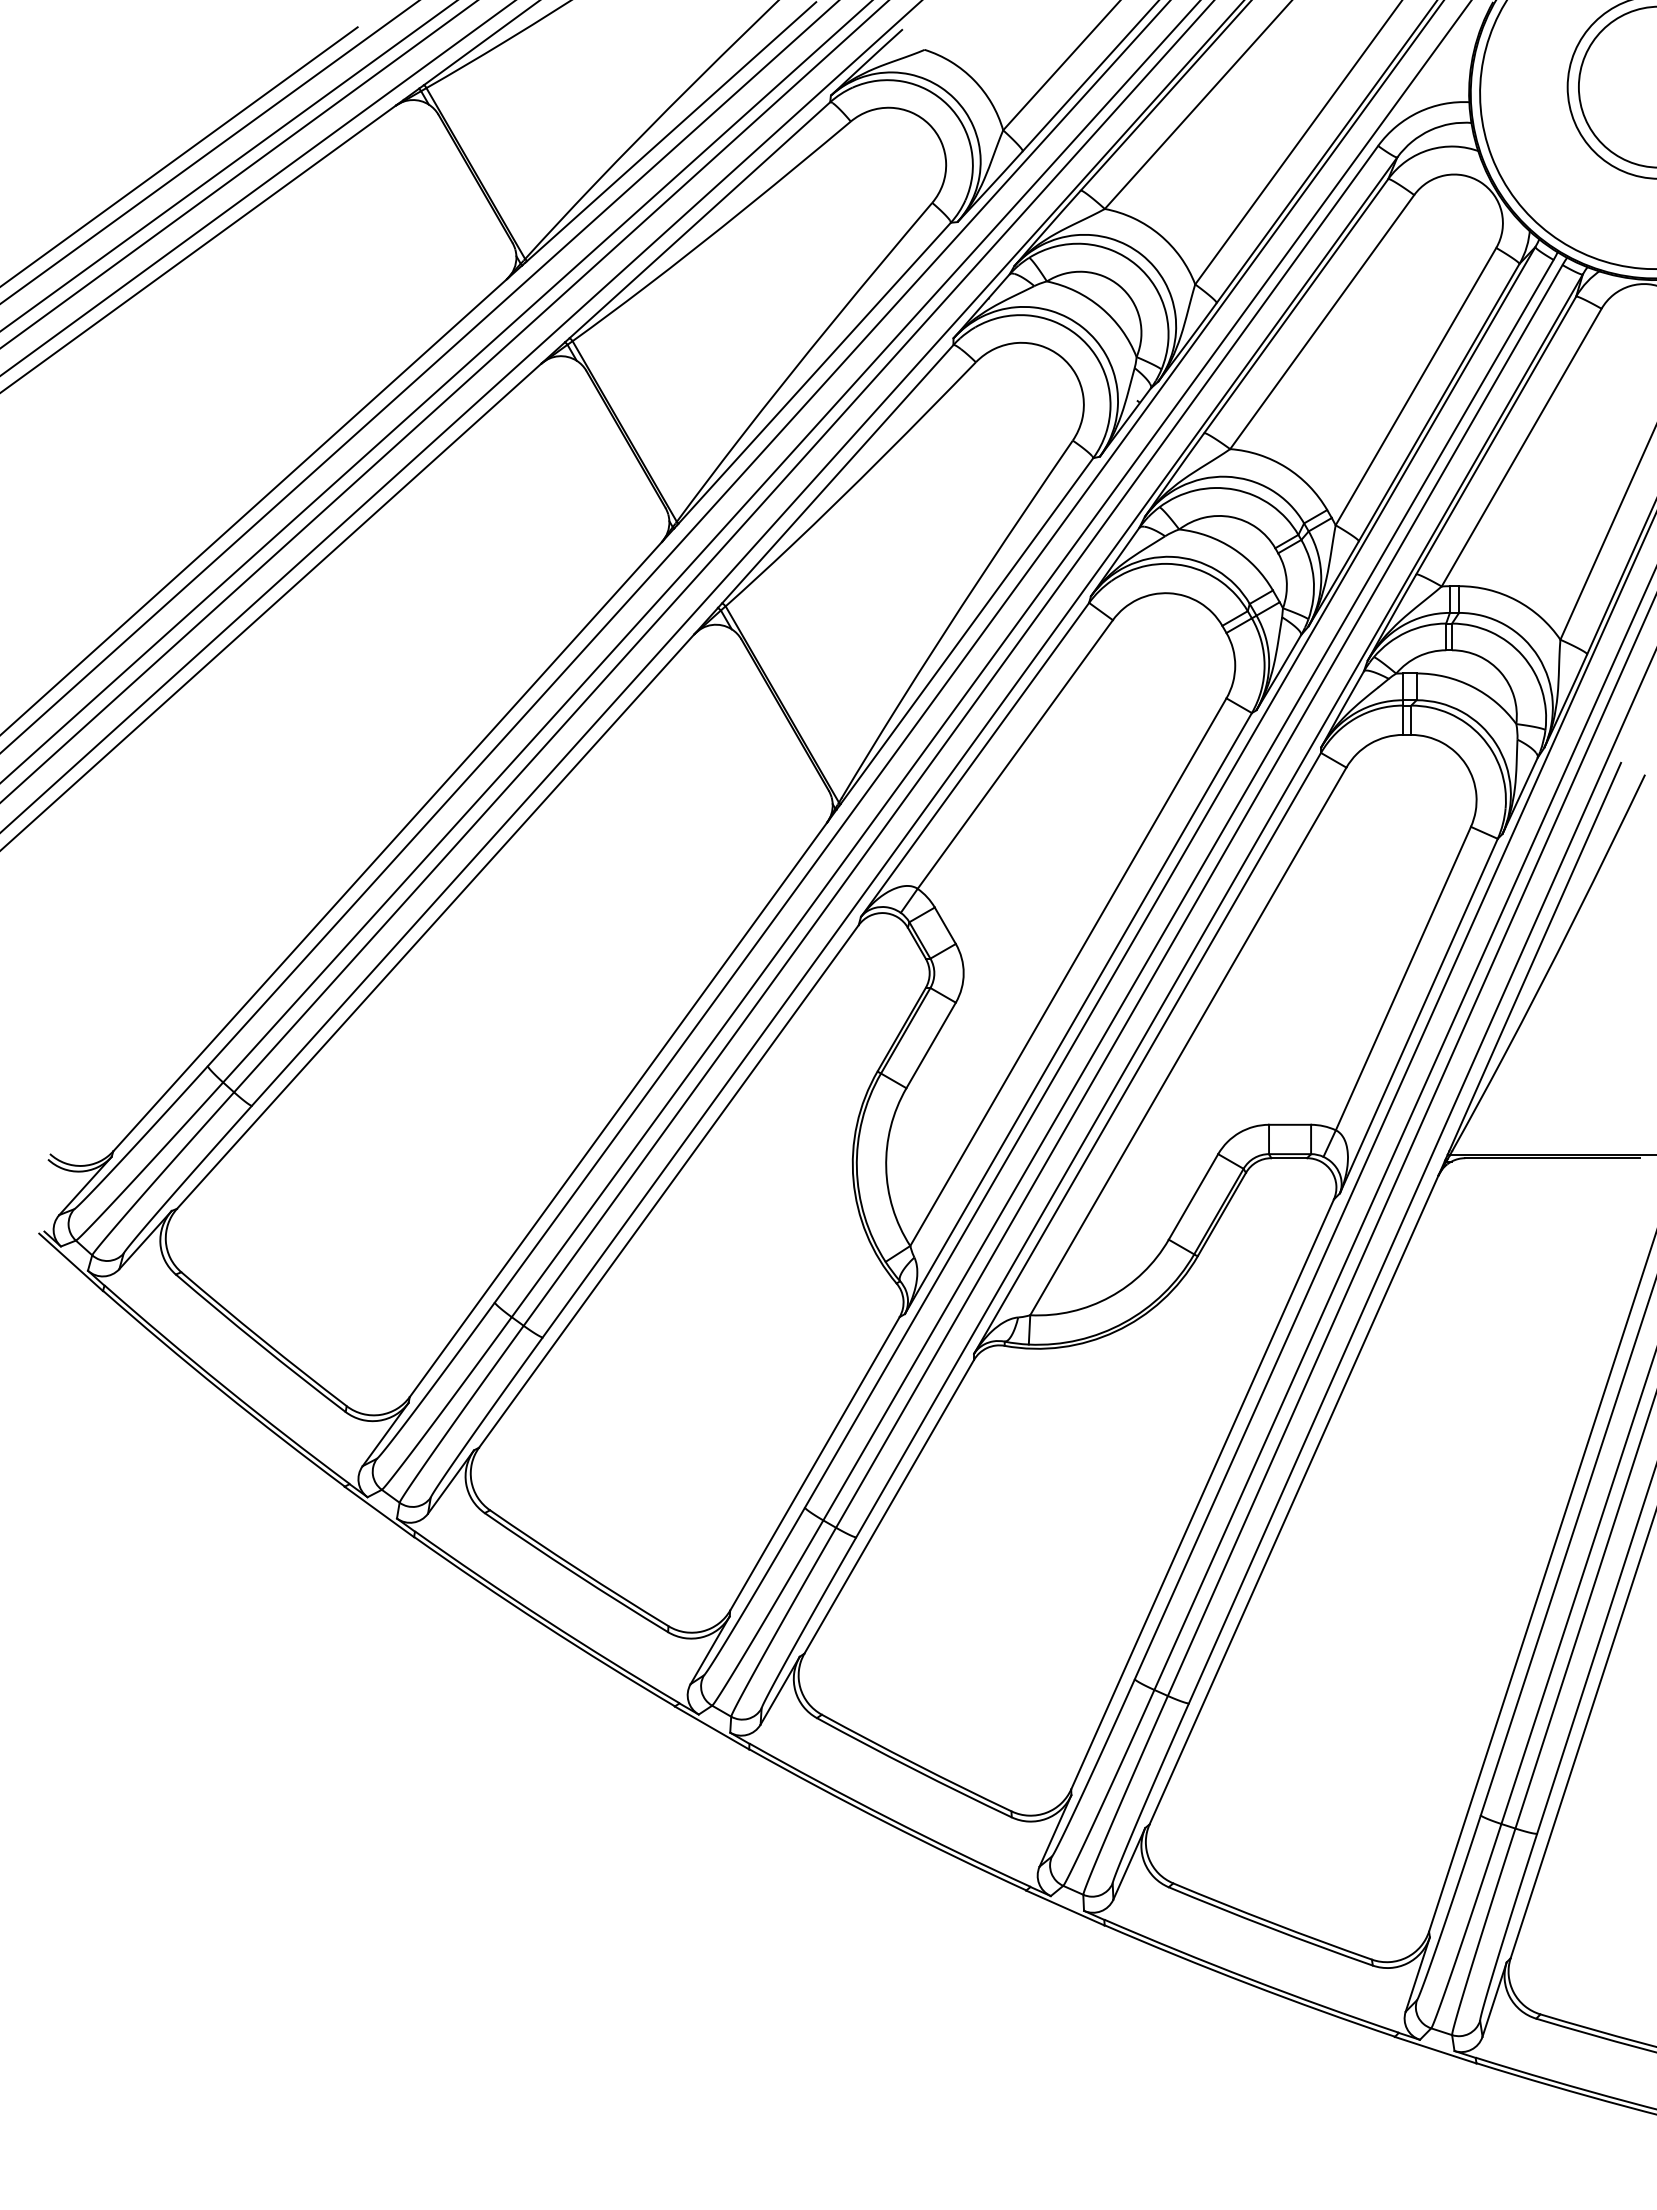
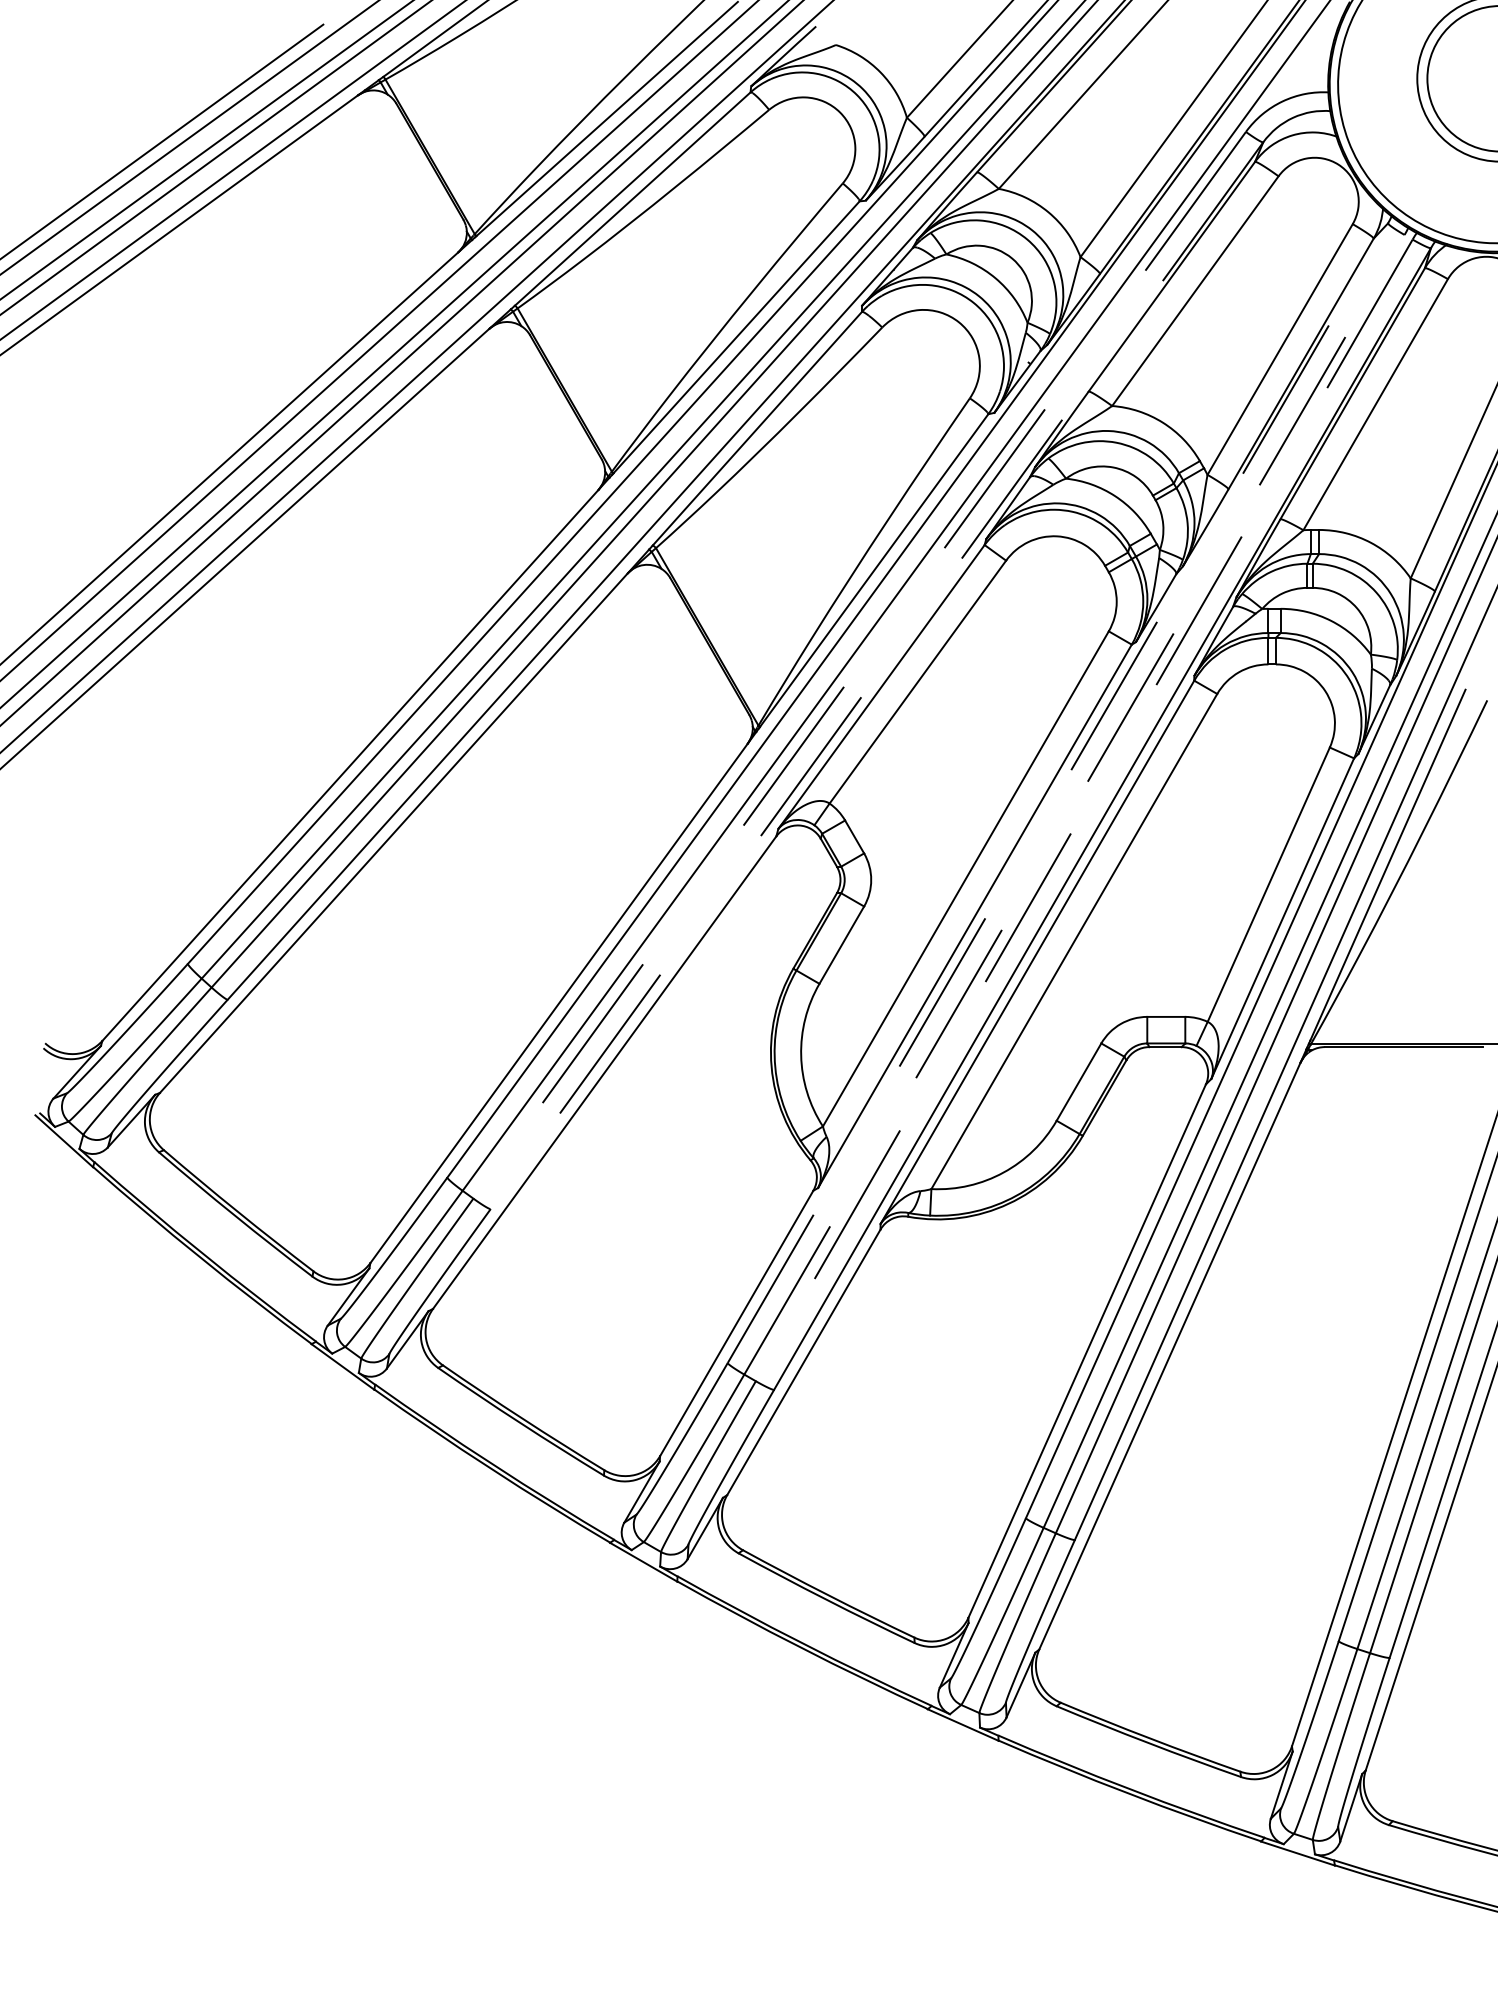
line: (950, 736) -> (859, 665), solid -> dashed
line: (969, 747) -> (876, 675), solid -> dashed
line: (1170, 876) -> (1058, 792), solid -> dashed
line: (1188, 889) -> (1074, 804), solid -> dashed
line: (1199, 896) -> (1084, 810), solid -> dashed

